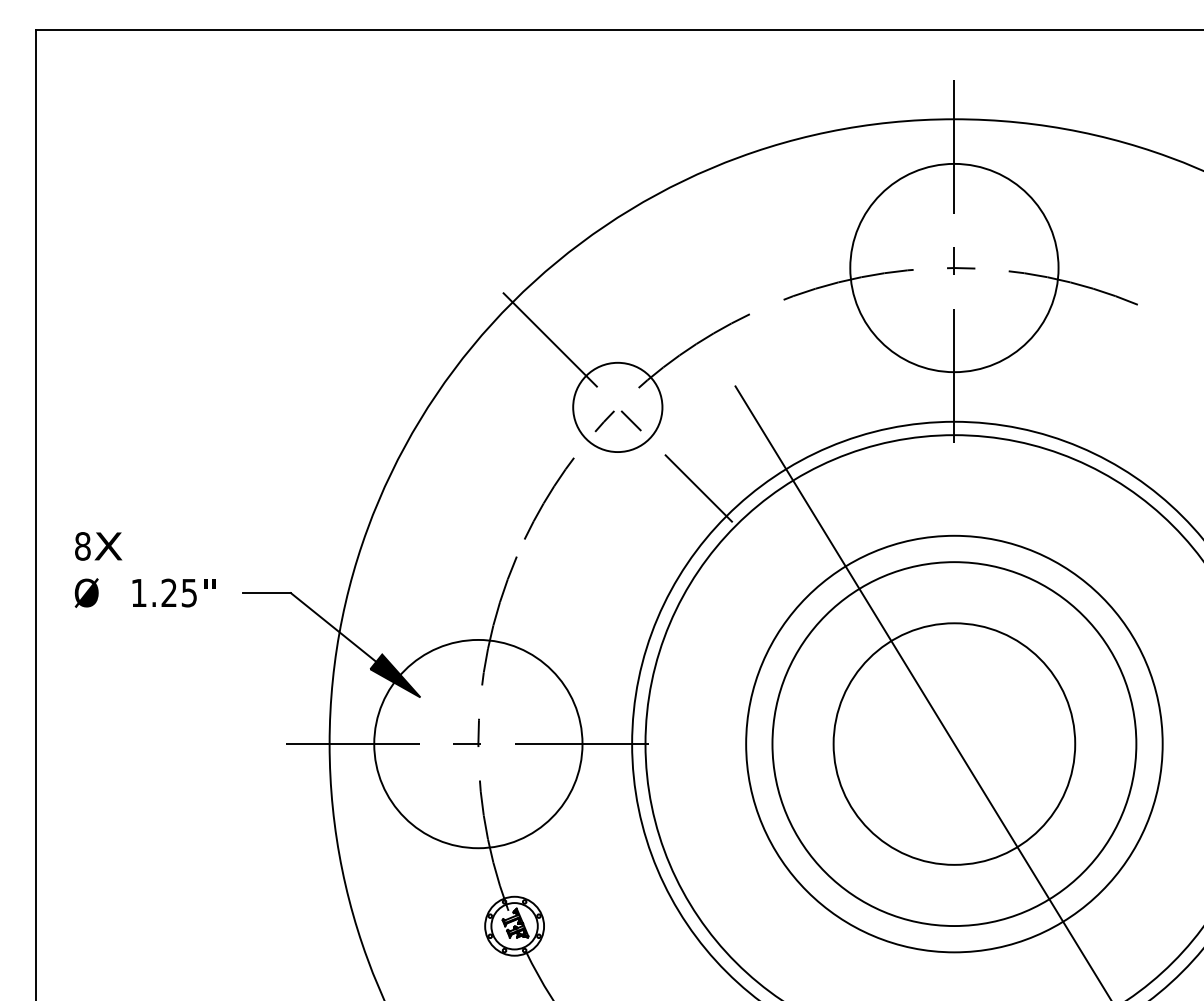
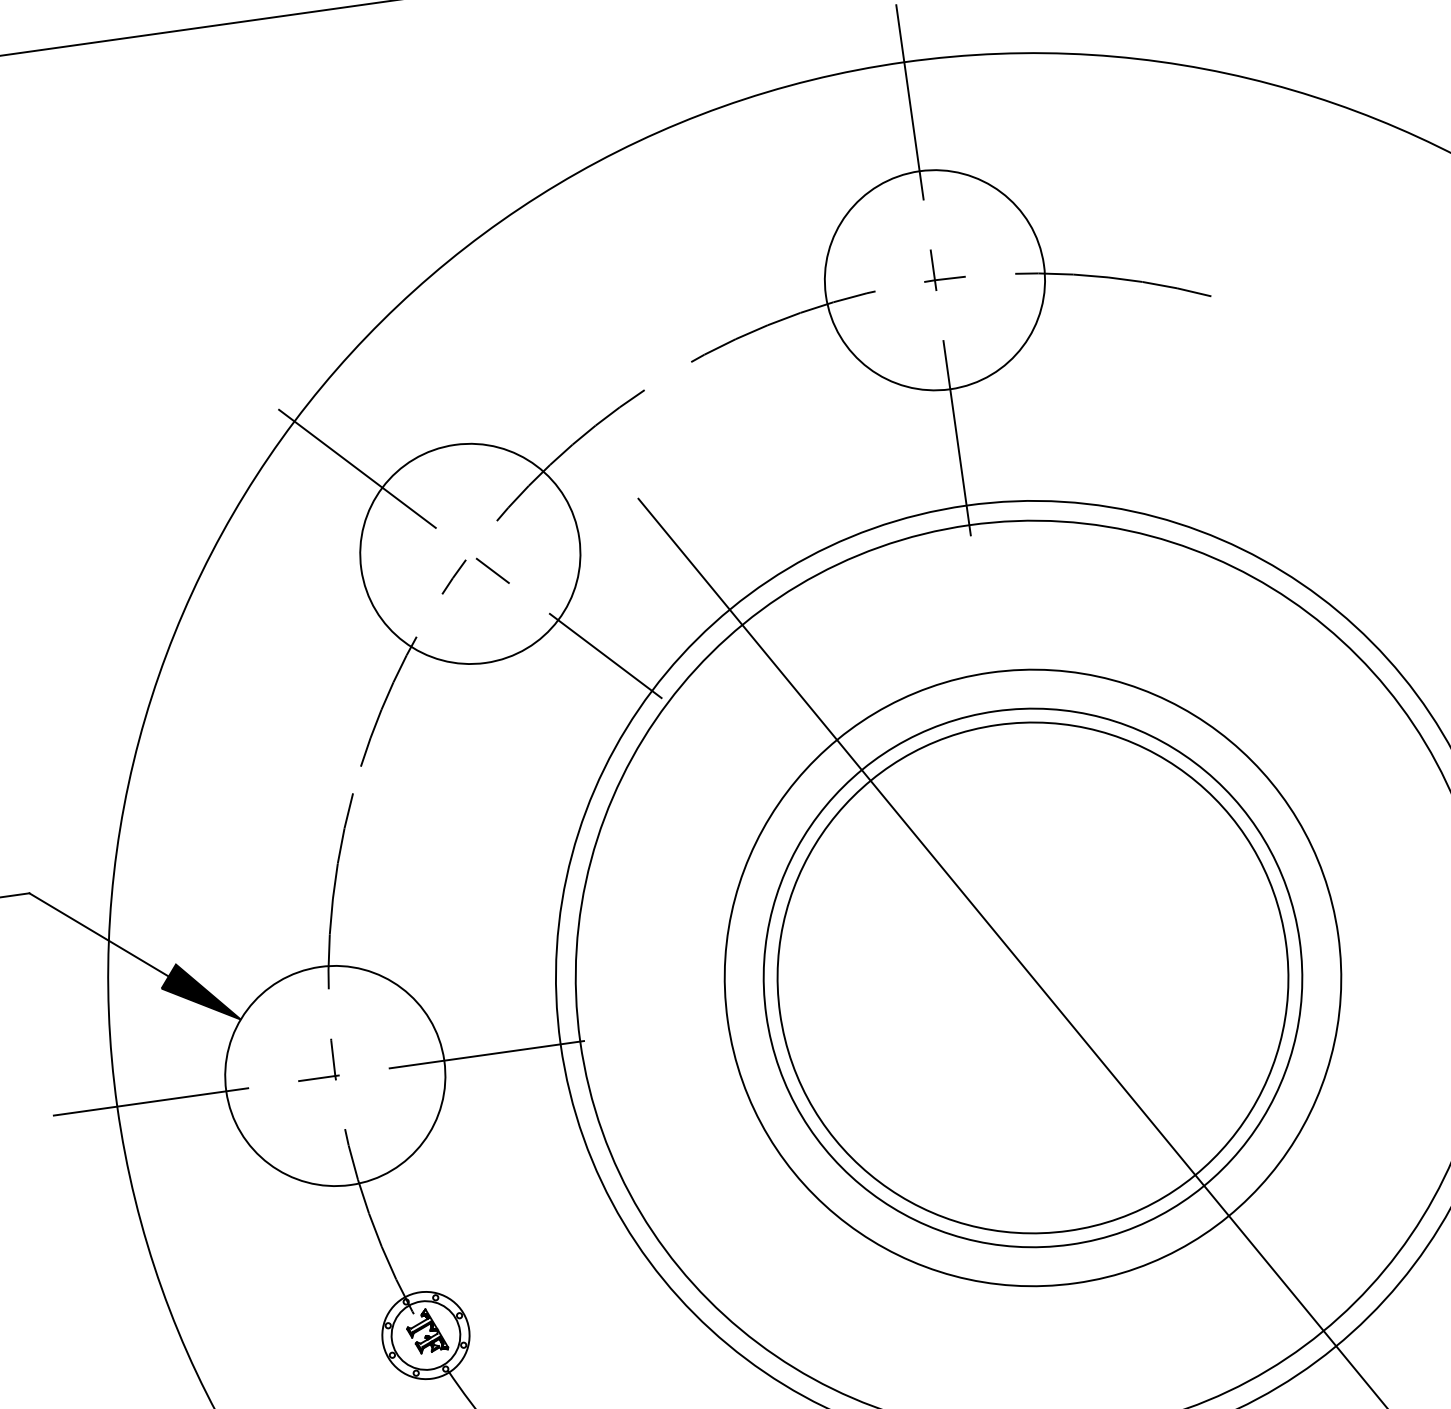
circle: (954, 267) -> (934, 279), size x0.71
circle: (617, 407) -> (469, 554), size x1.67
circle: (478, 743) -> (335, 1075), size x0.71
circle: (953, 743) -> (1031, 977), size x1.43

